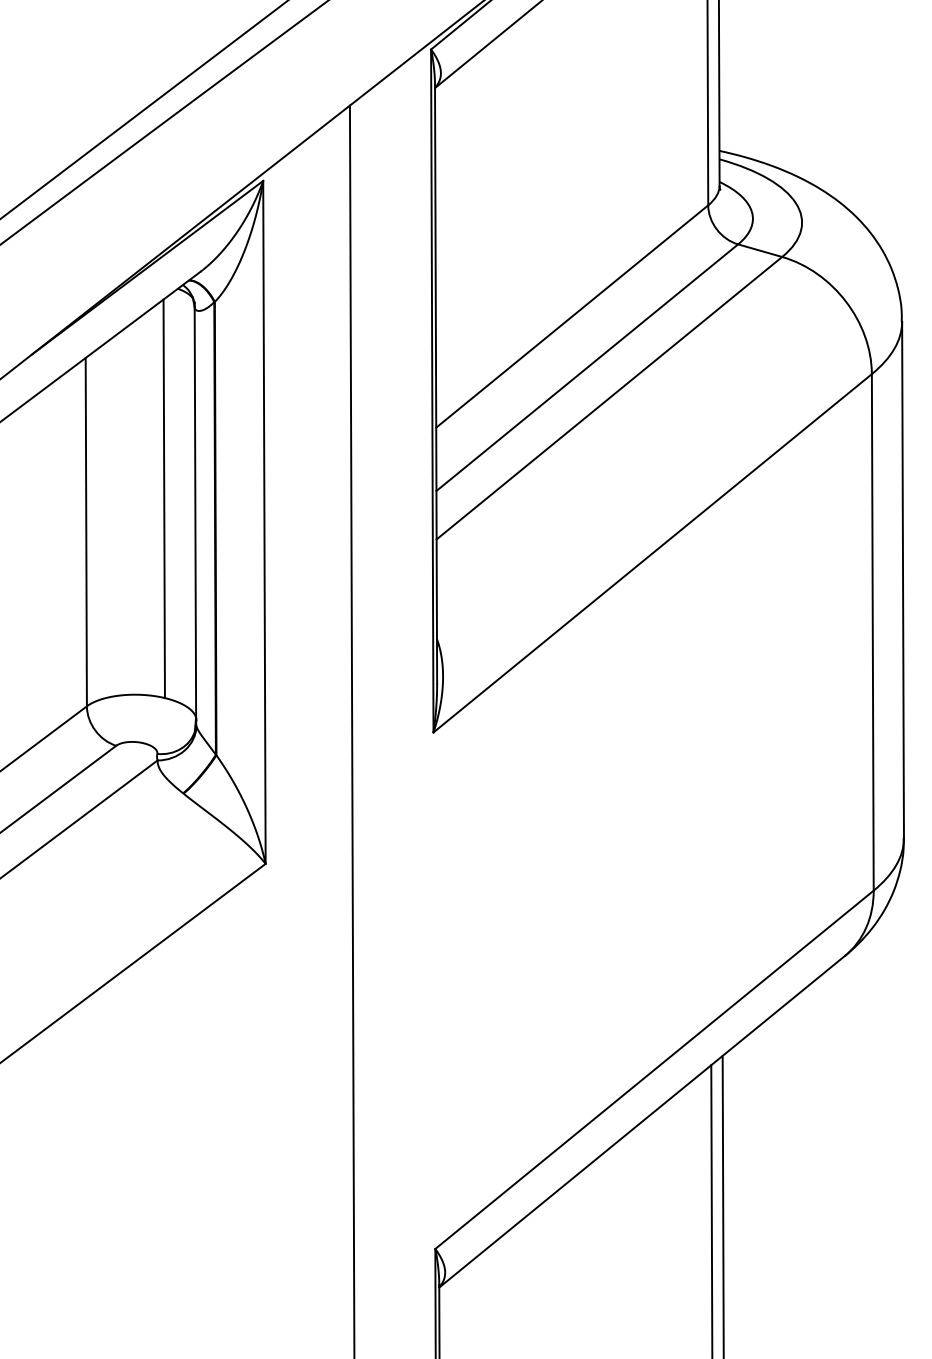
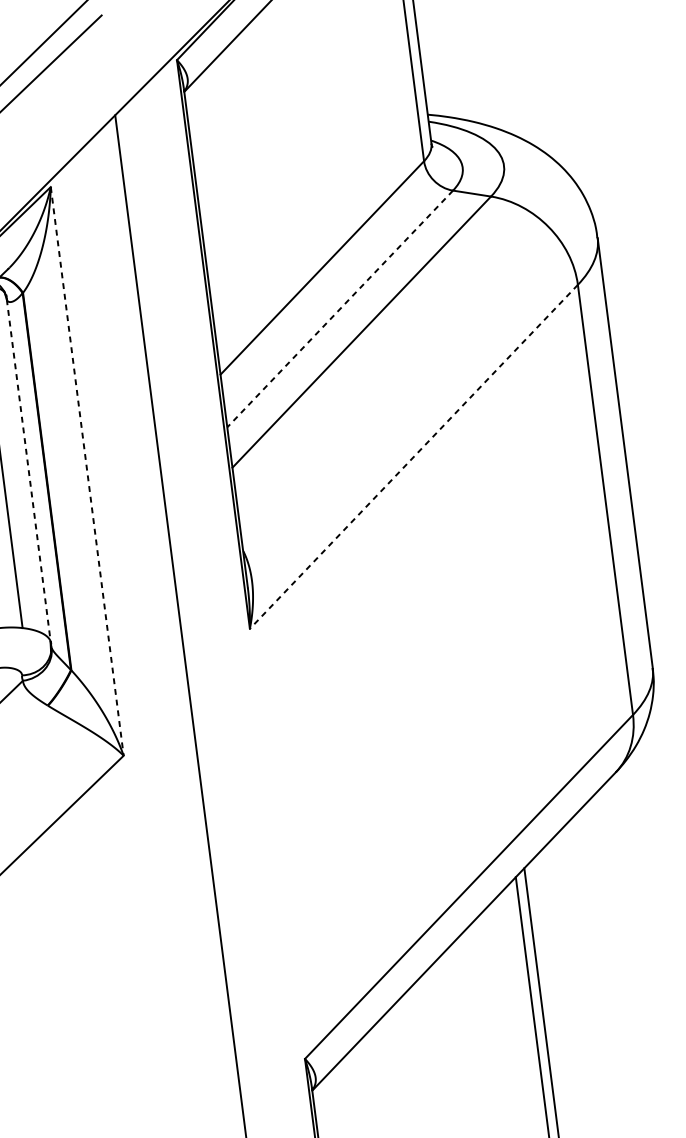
line: (587, 367) -> (340, 308), solid -> dashed
line: (195, 516) -> (29, 473), solid -> dashed
line: (264, 522) -> (87, 471), solid -> dashed
line: (652, 553) -> (413, 457), solid -> dashed

